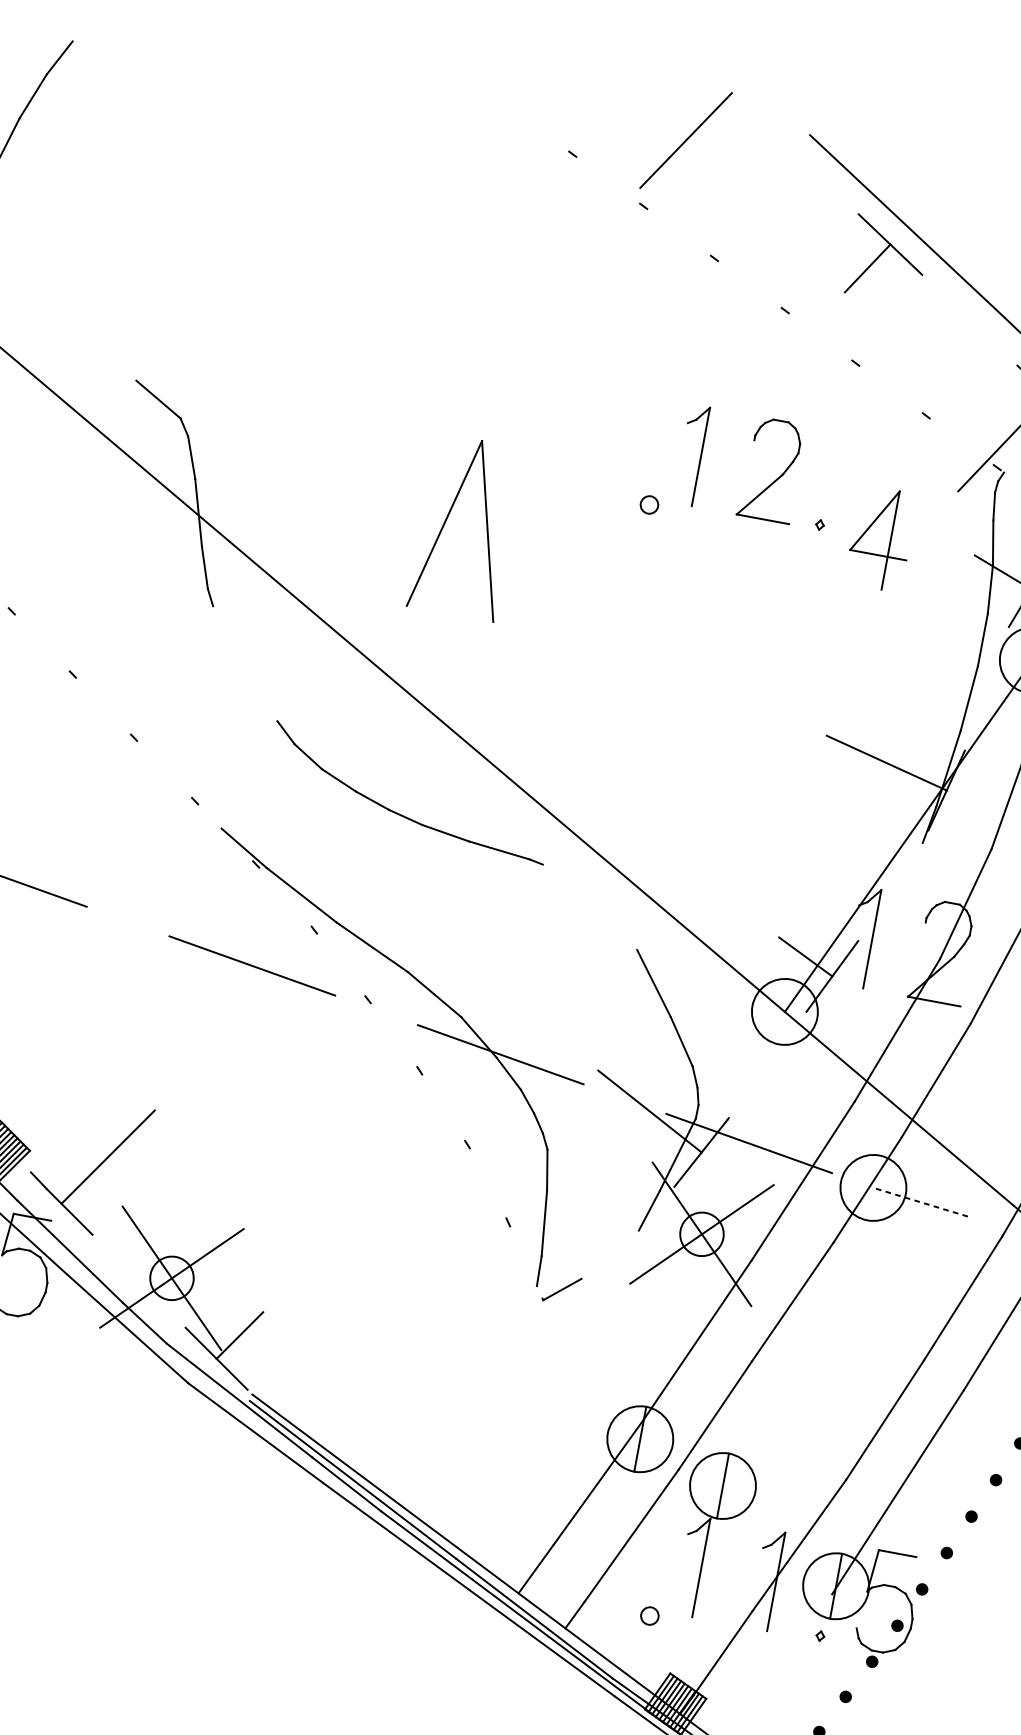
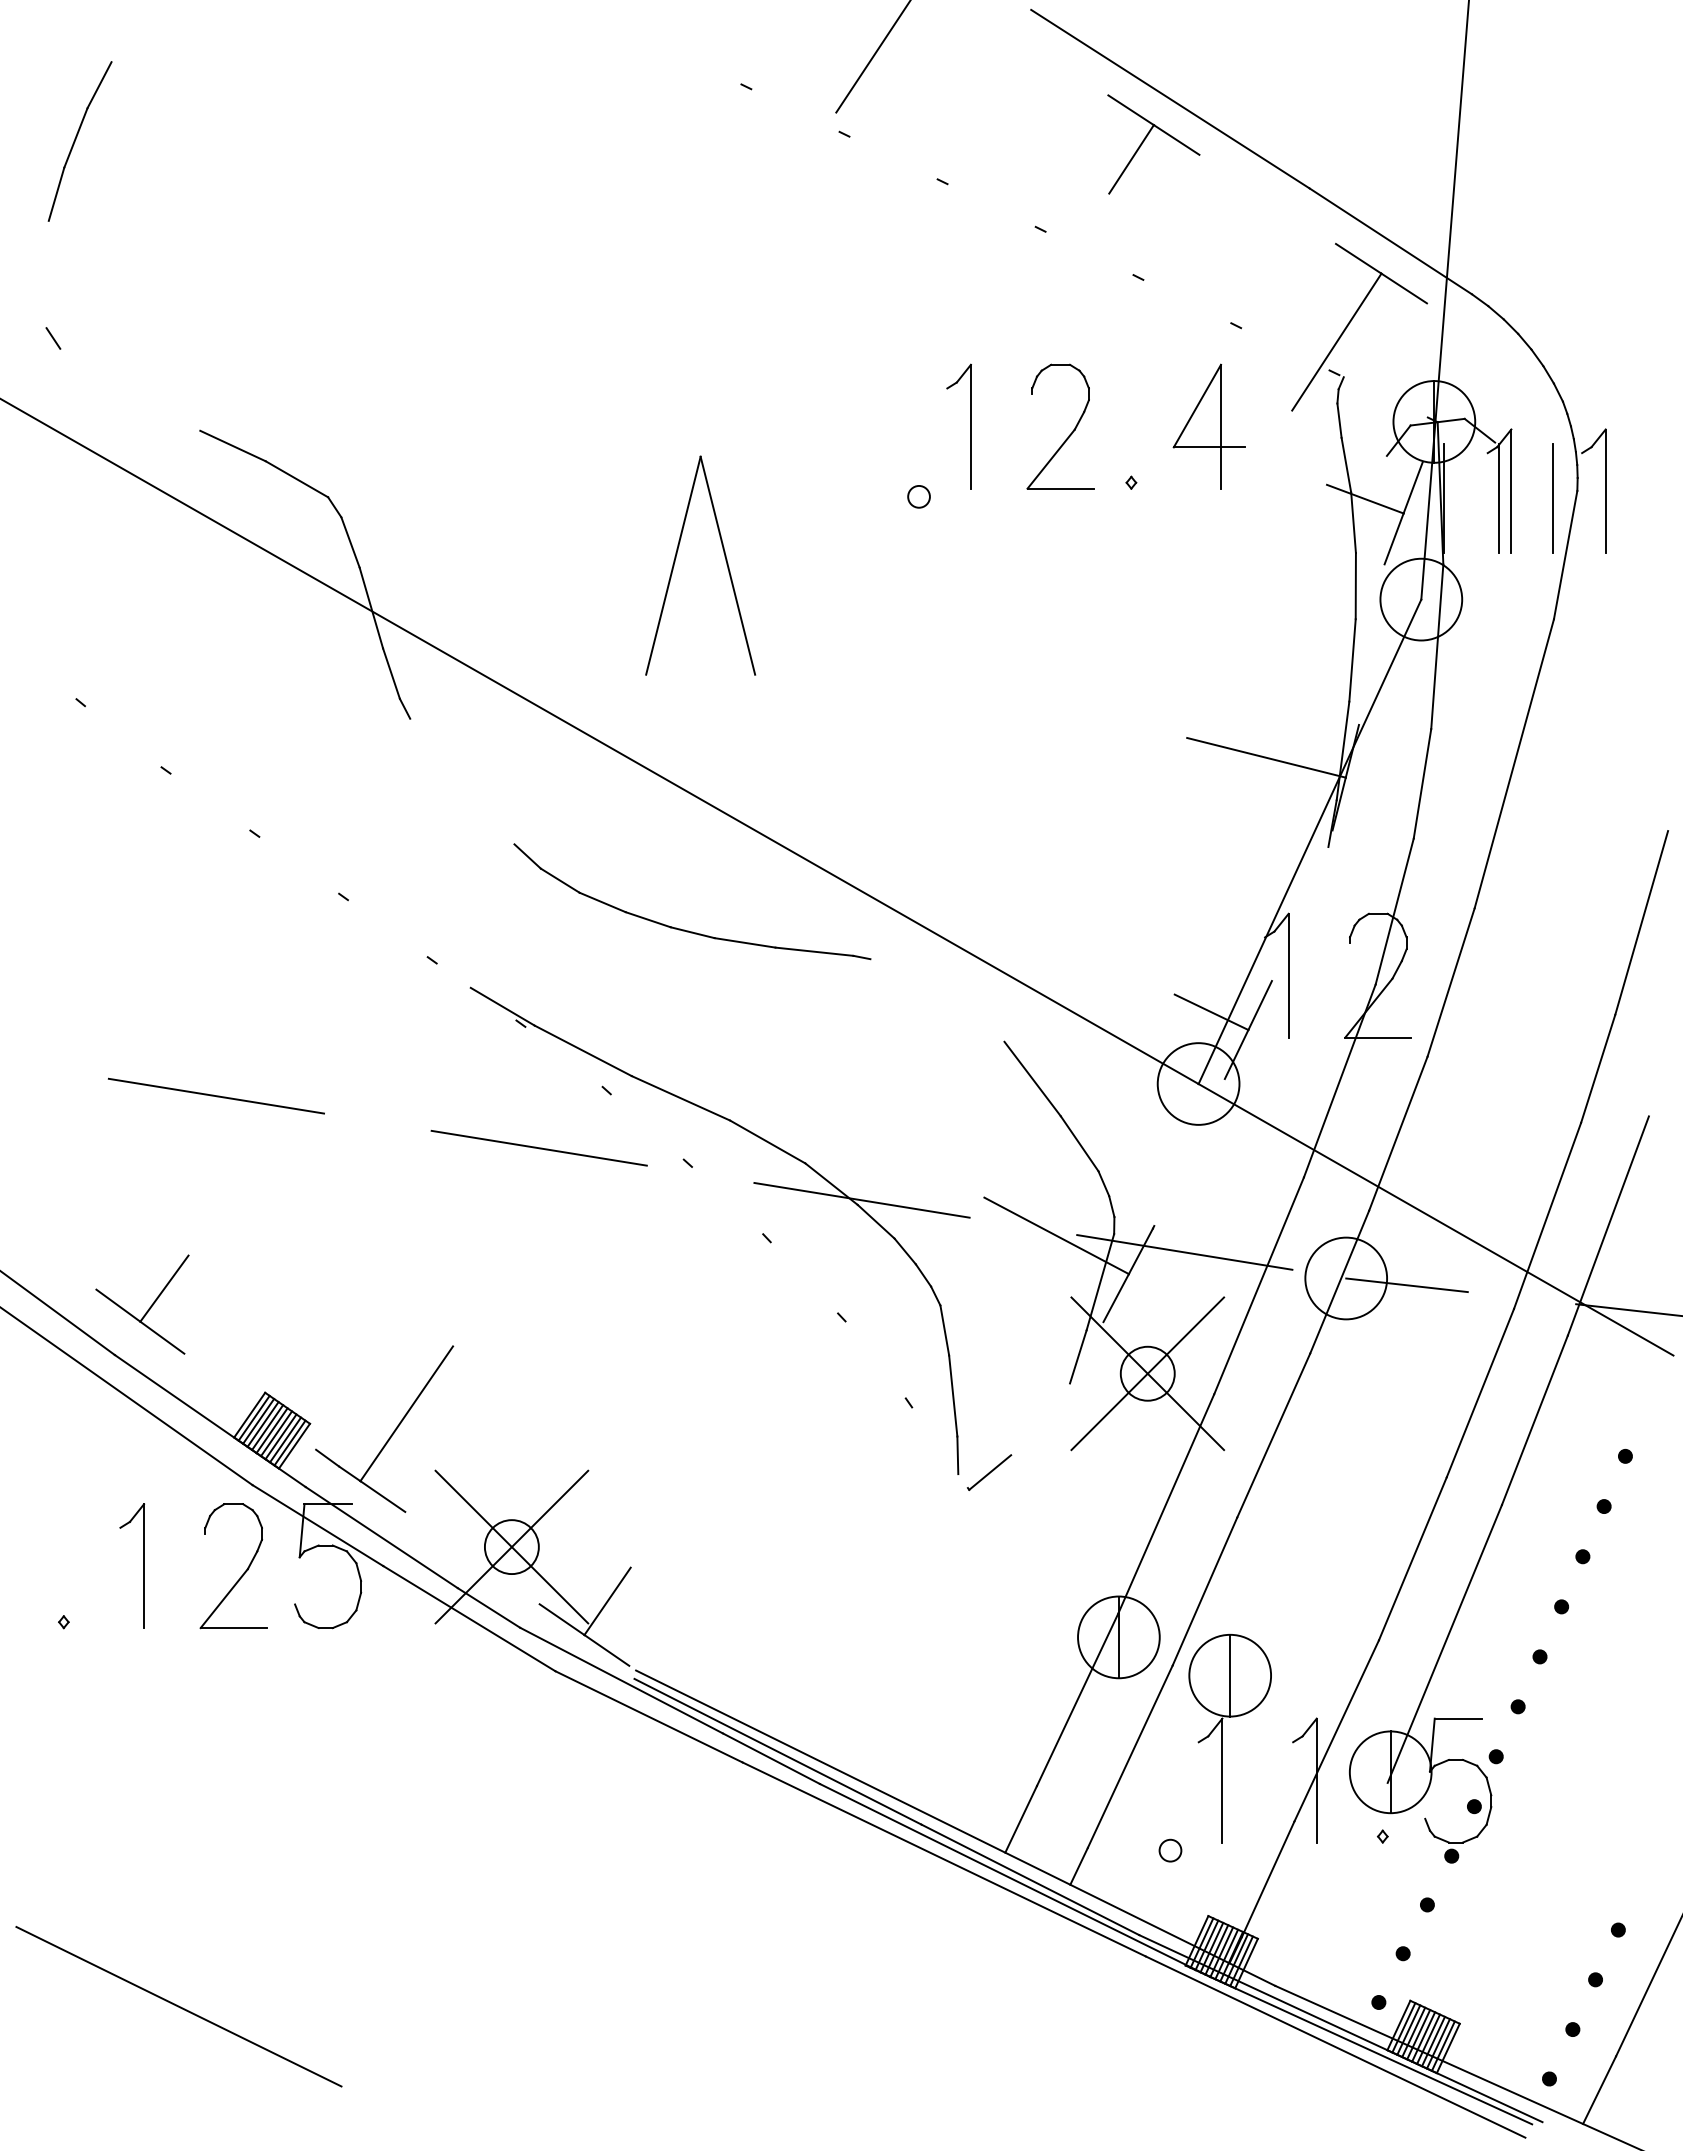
line: (112, 363) -> (232, 445), added
part: (880, 538) -> (1208, 426), moved
line: (920, 1202) -> (1406, 1285), dashed -> solid

